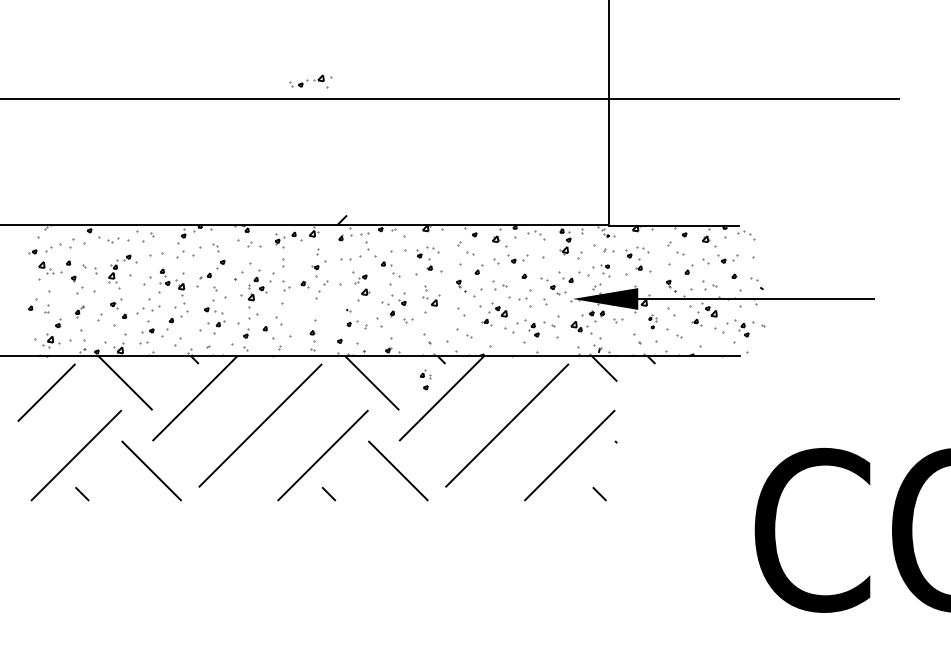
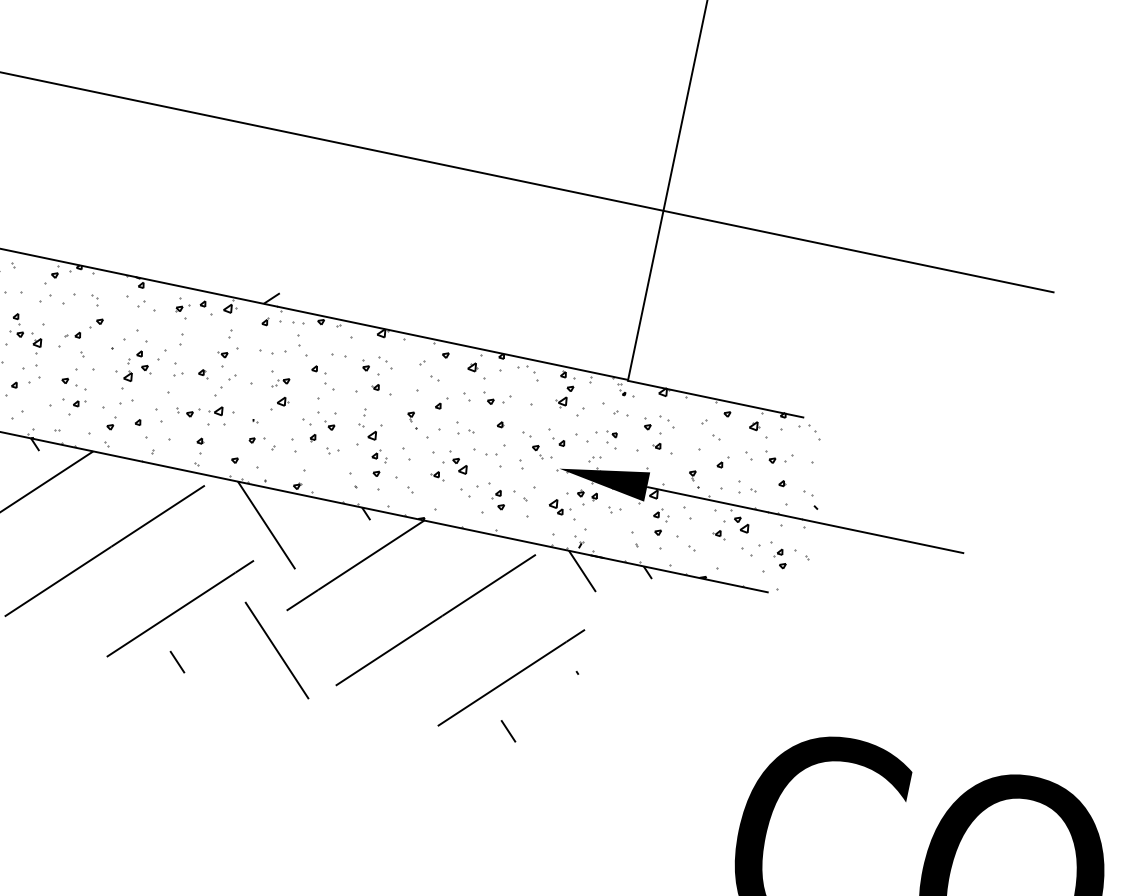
part: (310, 81) -> (203, 411), moved
part: (398, 251) -> (338, 356), size x0.62
part: (652, 321) -> (659, 521), size x1.43
part: (425, 379) -> (378, 462), moved
line: (599, 493) -> (508, 730), moved

